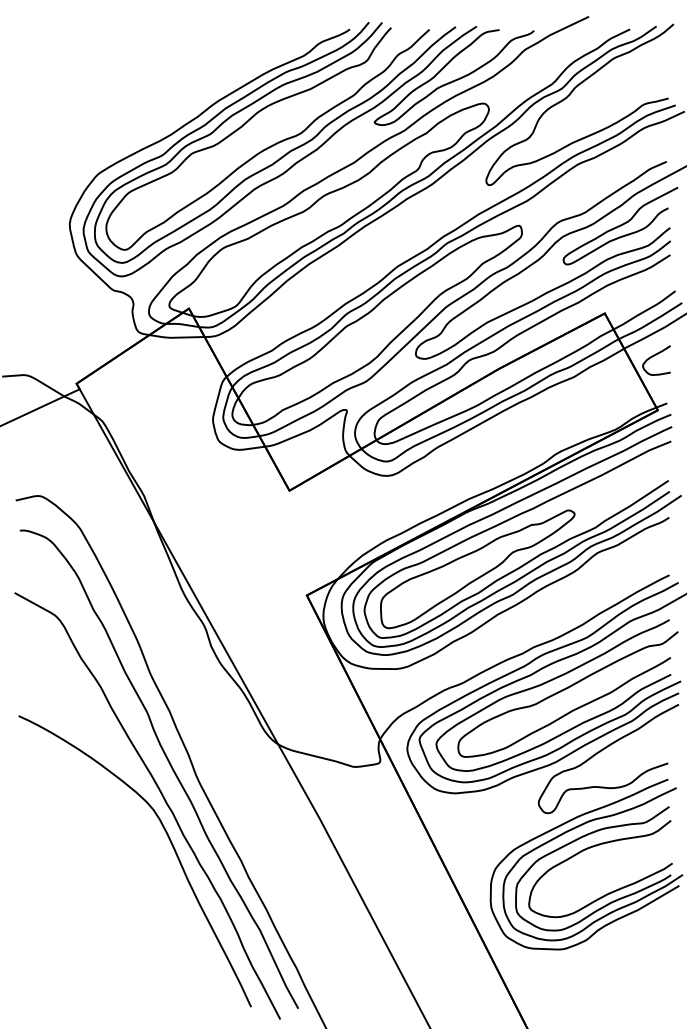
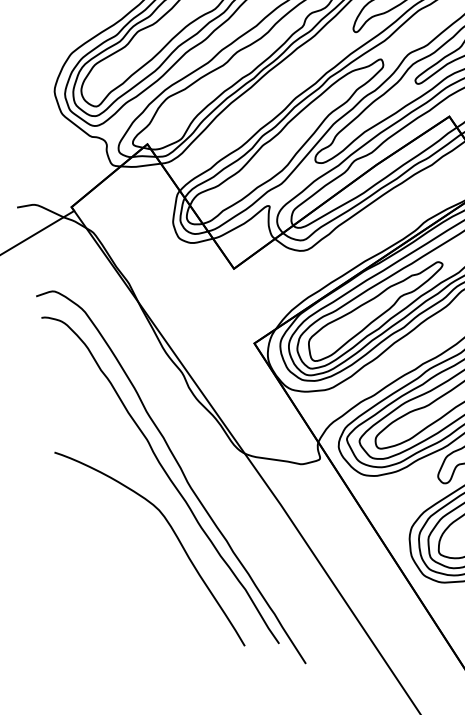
curve: (162, 797) -> (164, 500), removed

